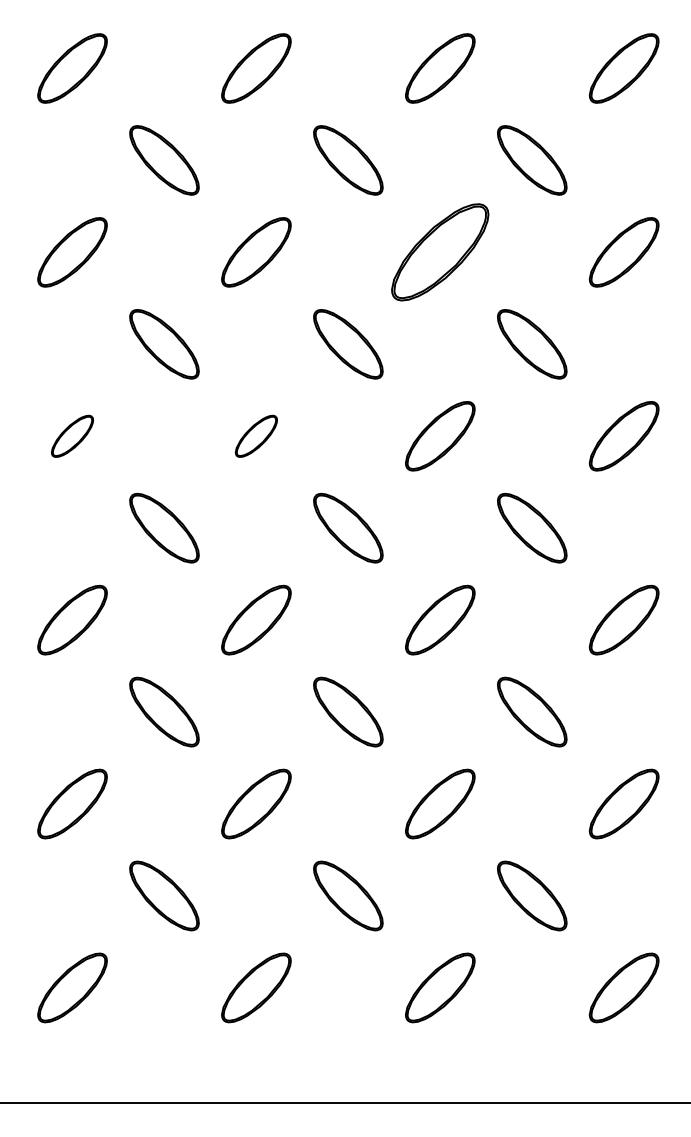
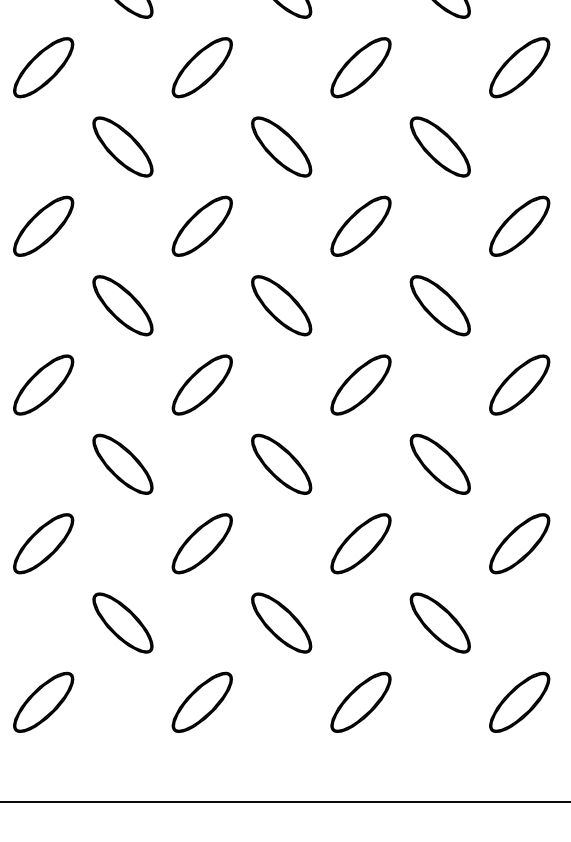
part: (440, 252) -> (361, 67), size x0.71
part: (72, 436) -> (43, 226), size x1.67
part: (256, 436) -> (202, 226), size x1.67

